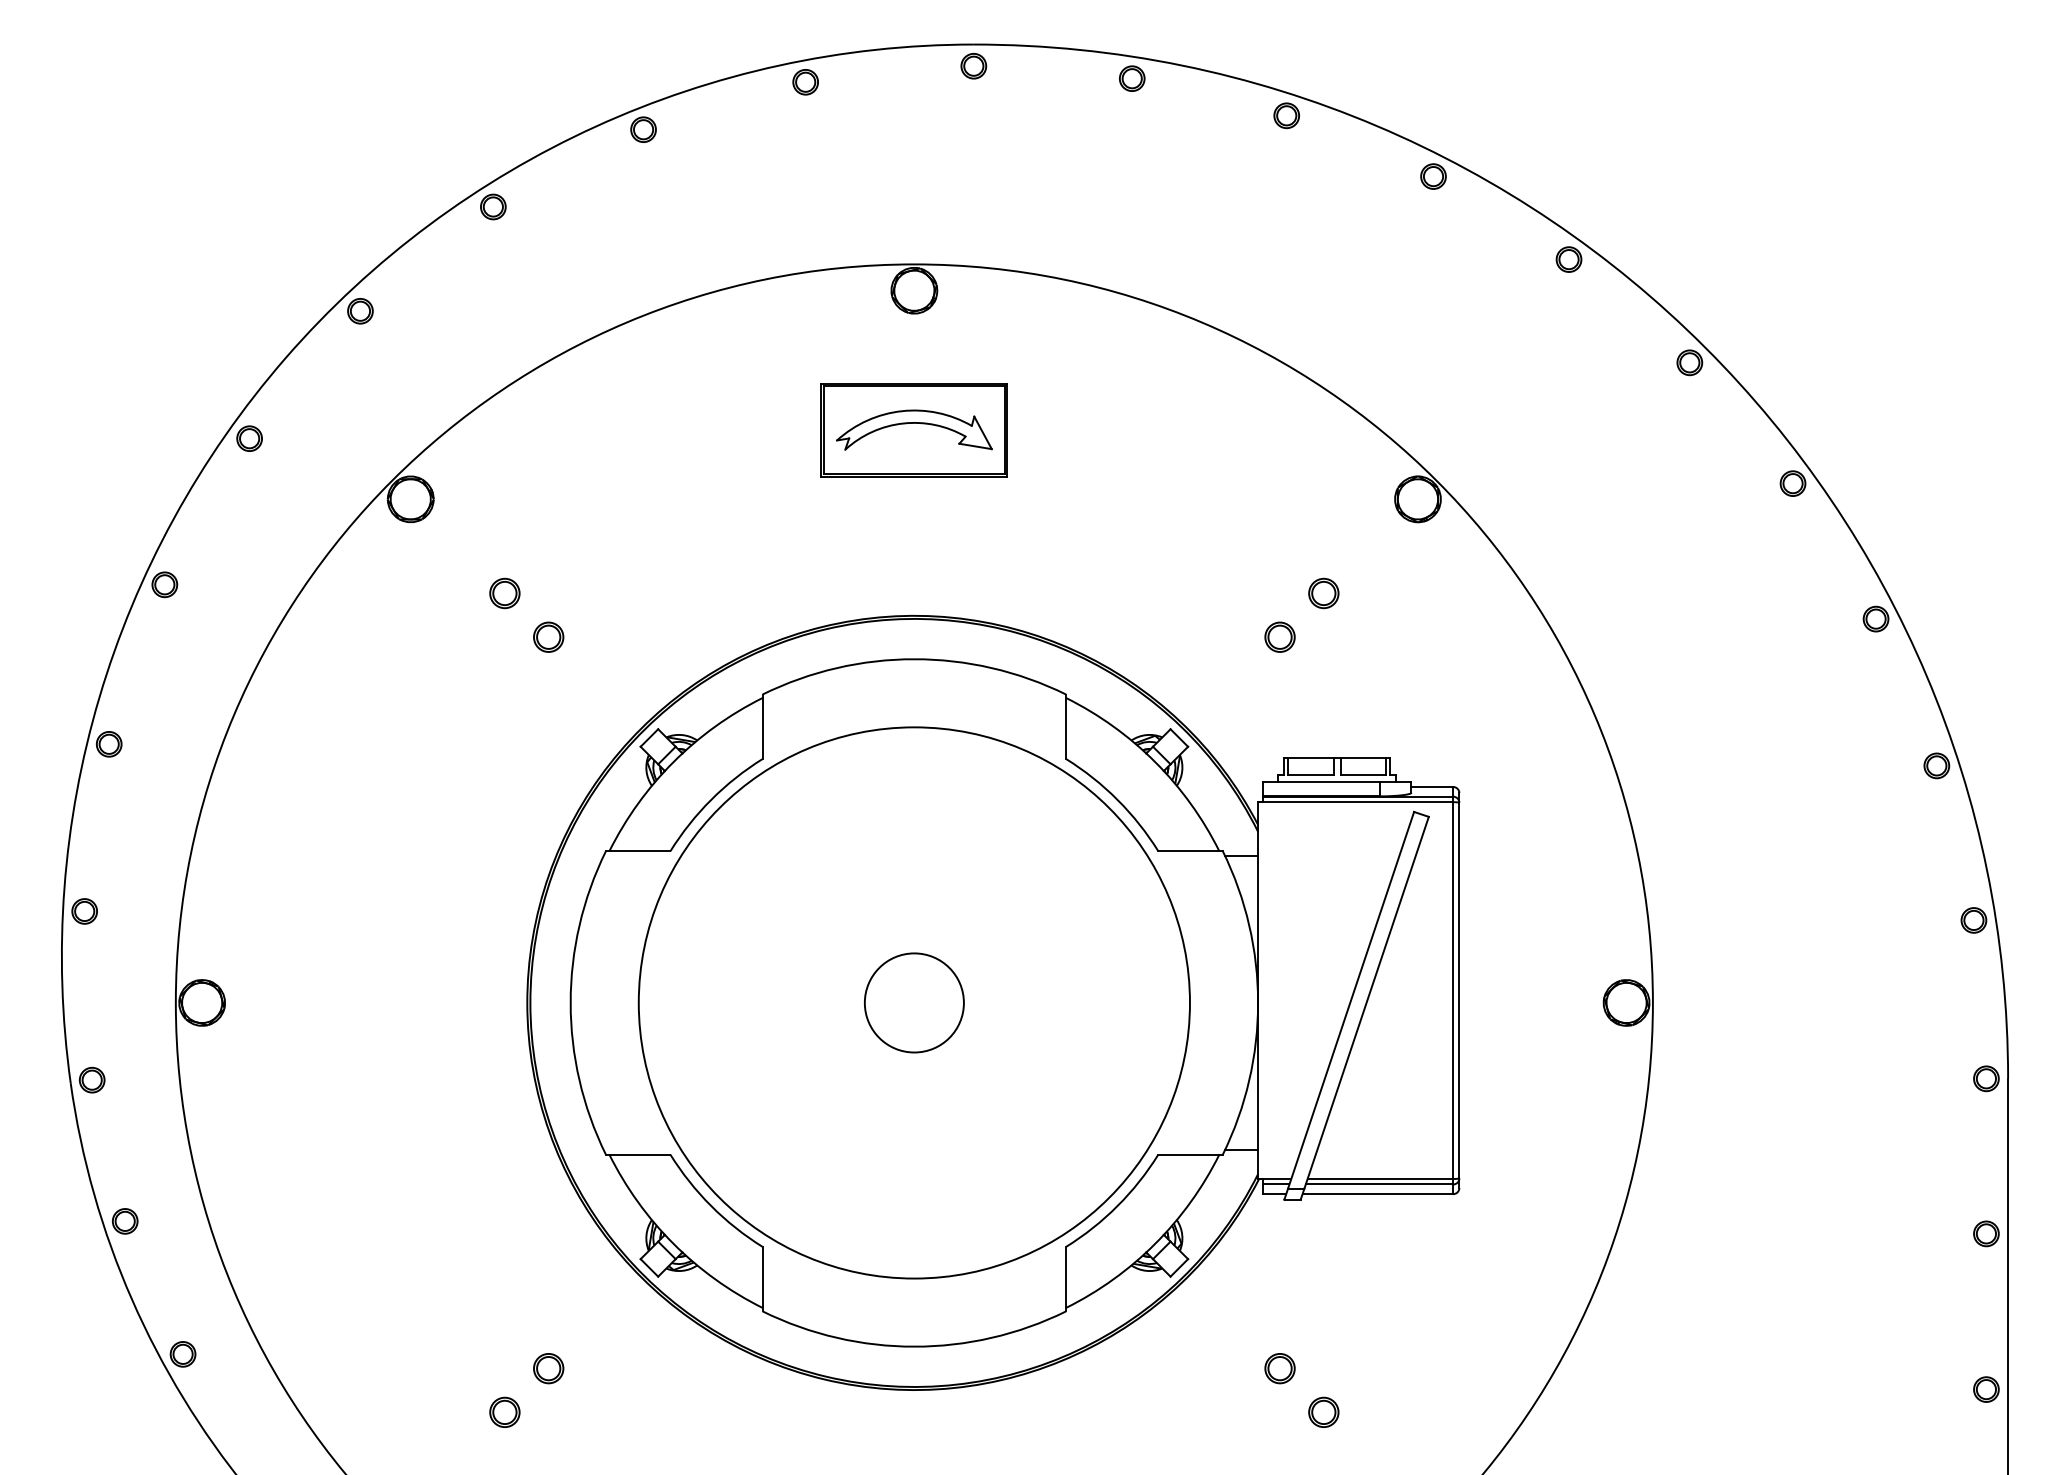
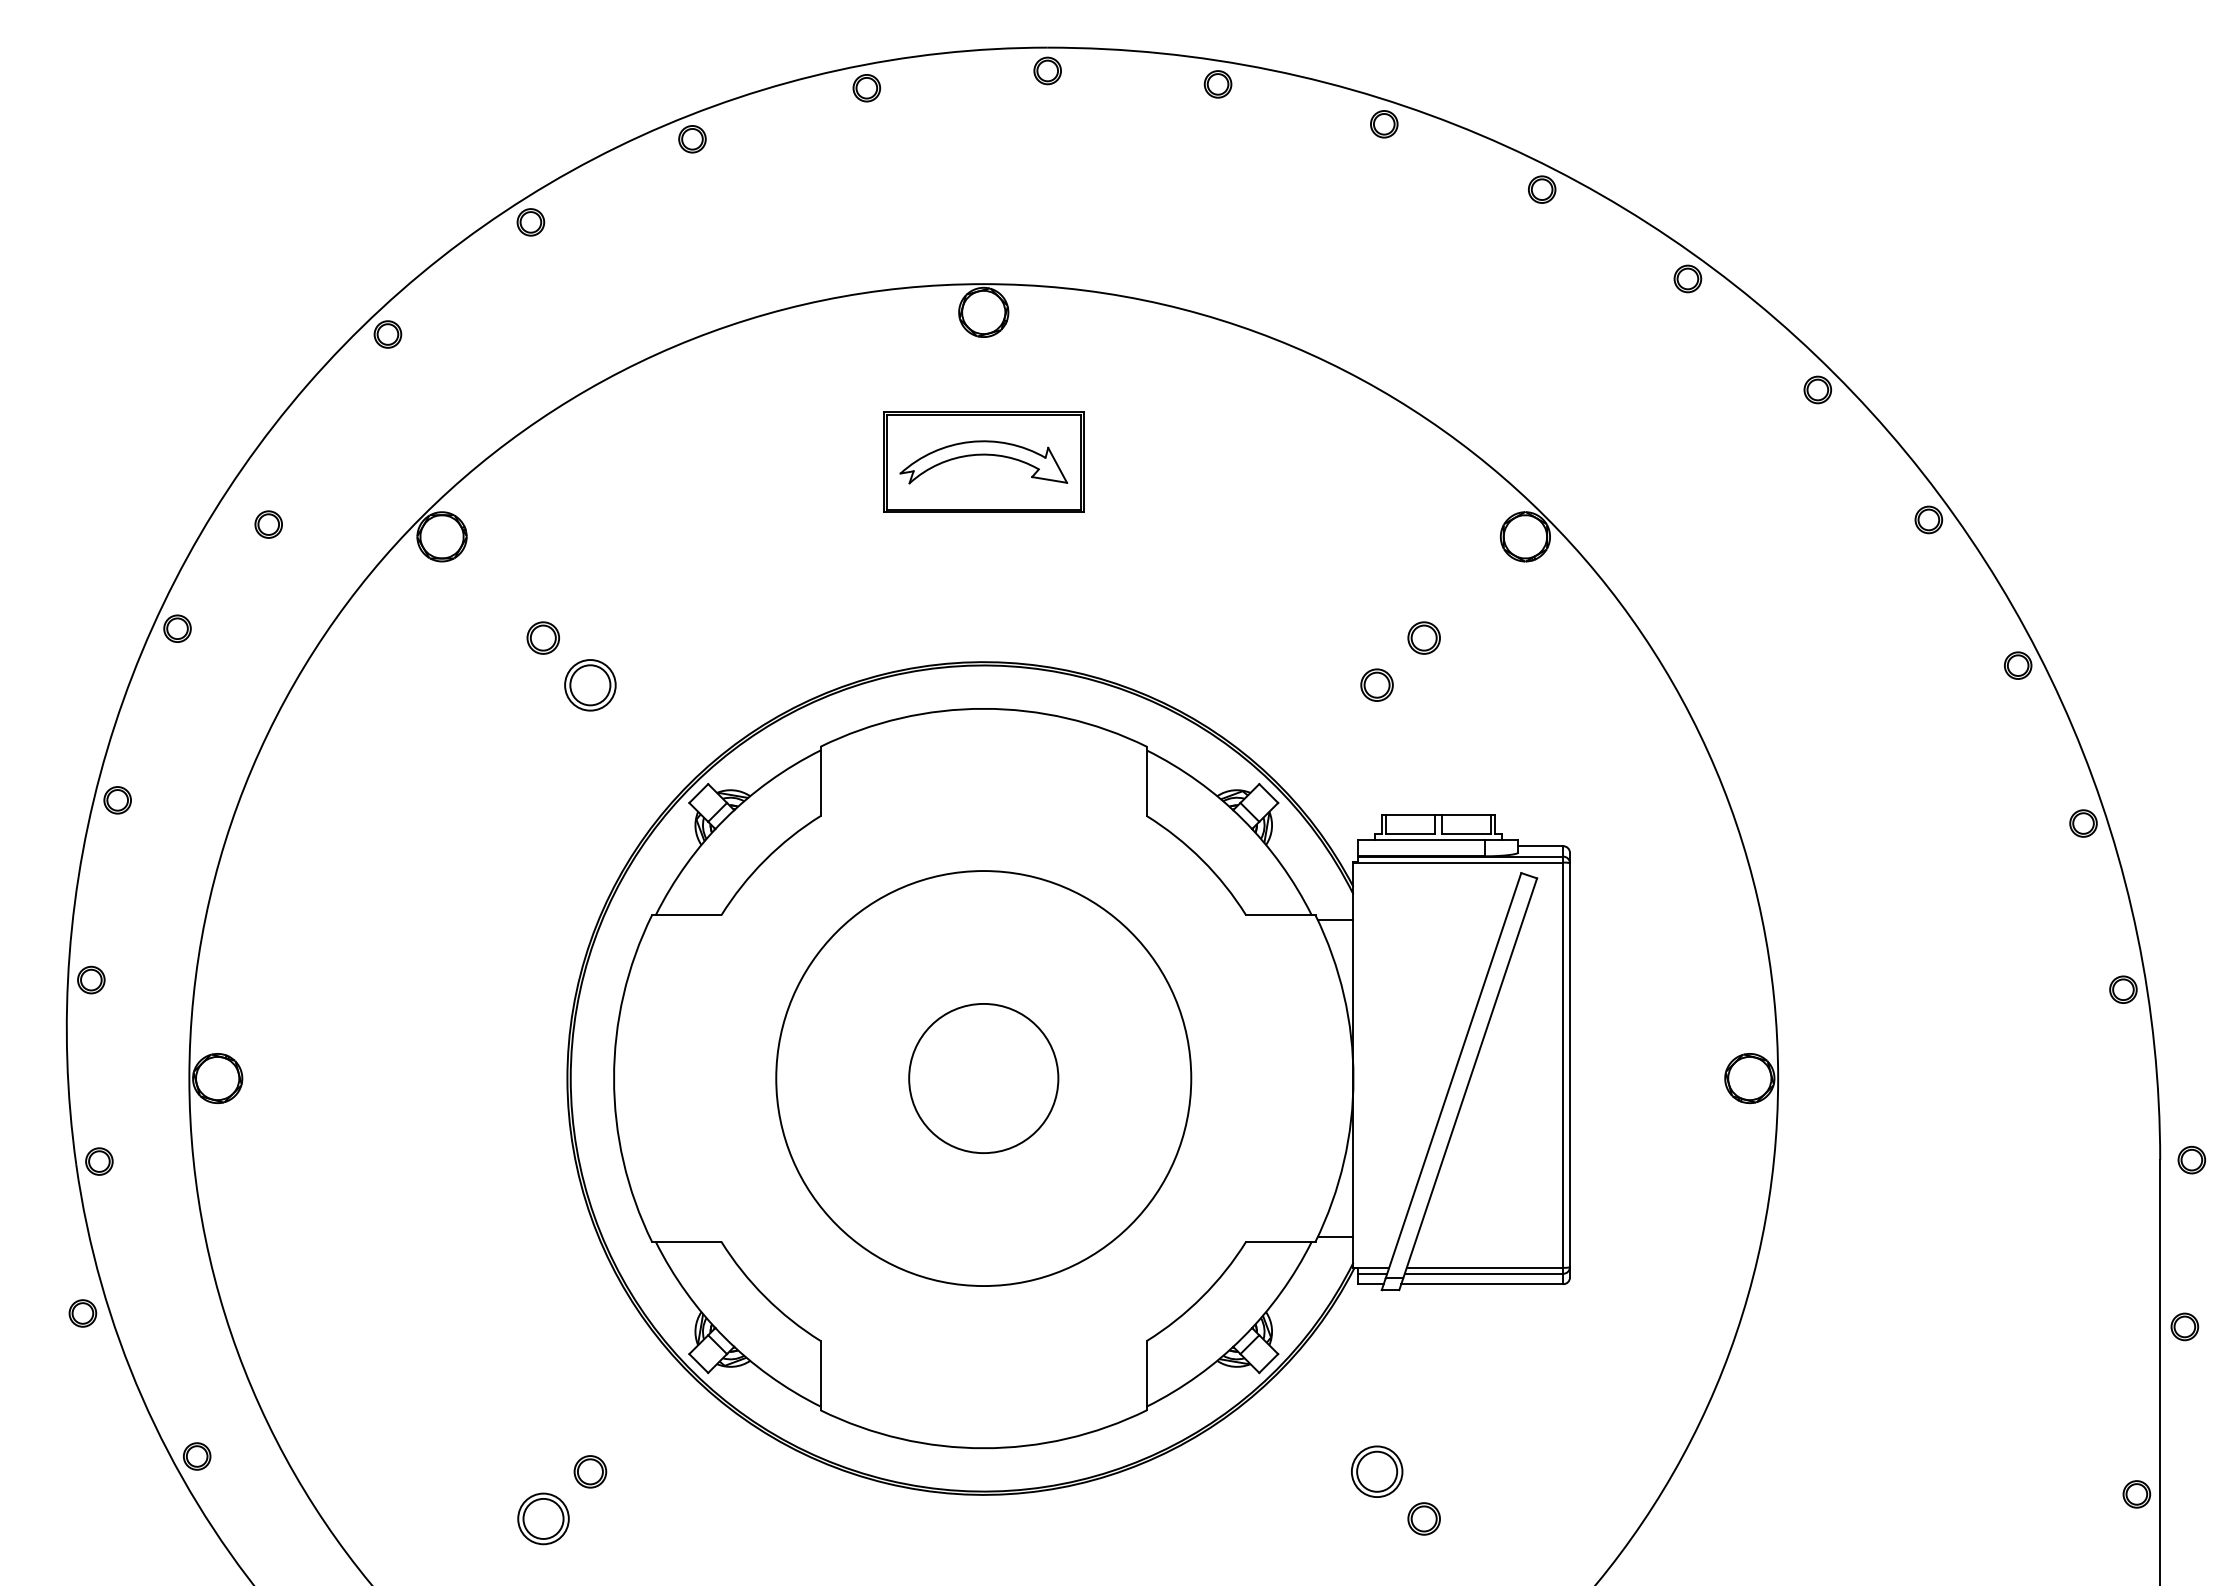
part: (249, 438) -> (268, 524), moved
part: (548, 636) -> (590, 684), size x1.6
circle: (914, 1002) -> (983, 1078), size x0.7
circle: (914, 1002) -> (983, 1078), size x1.4
part: (1986, 1078) -> (2191, 1159), moved
part: (124, 1221) -> (82, 1313), moved
part: (1986, 1233) -> (2184, 1326), moved
part: (1279, 1368) -> (1376, 1471), size x1.6
part: (504, 1411) -> (542, 1518), size x1.6

